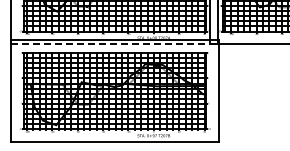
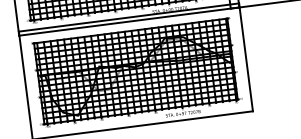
line: (114, 44) -> (128, 21), dashed -> solid

